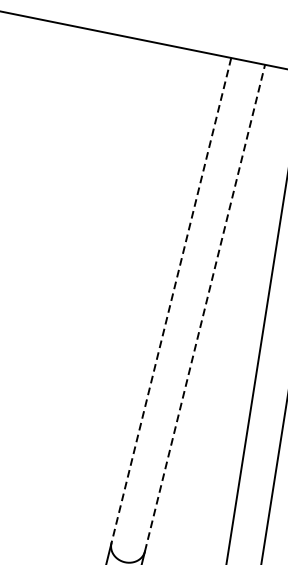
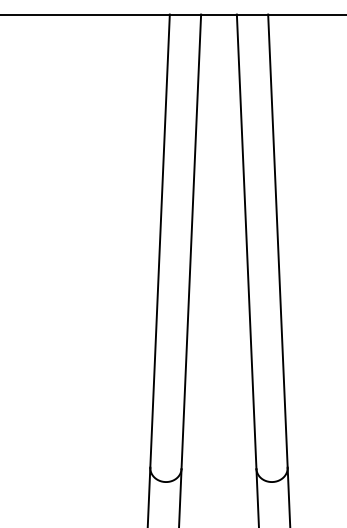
line: (171, 301) -> (160, 241), dashed -> solid
line: (205, 307) -> (191, 241), dashed -> solid

